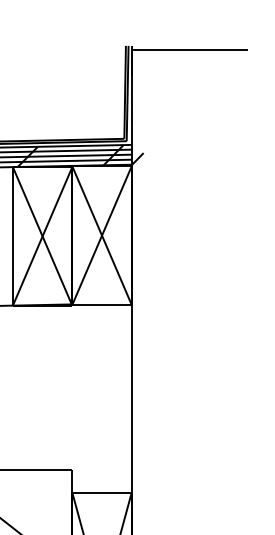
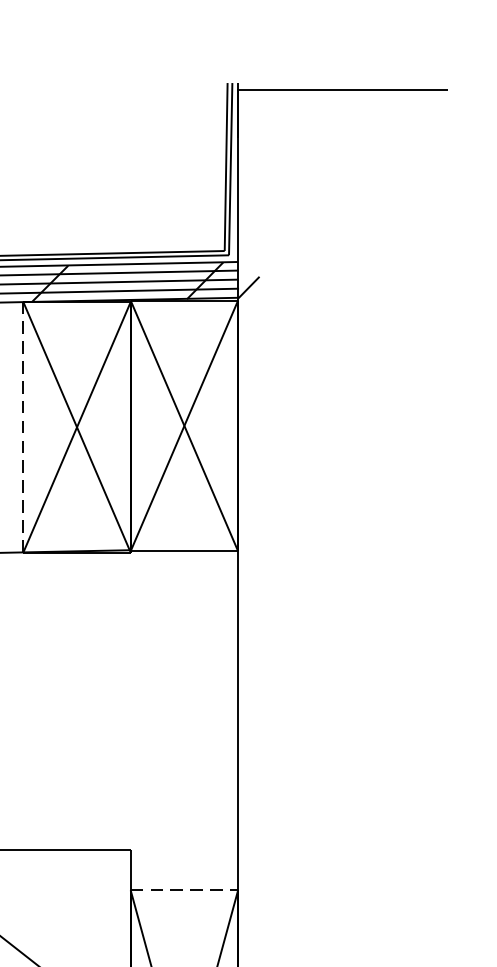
line: (12, 235) -> (22, 425), solid -> dashed
line: (102, 492) -> (185, 890), solid -> dashed

